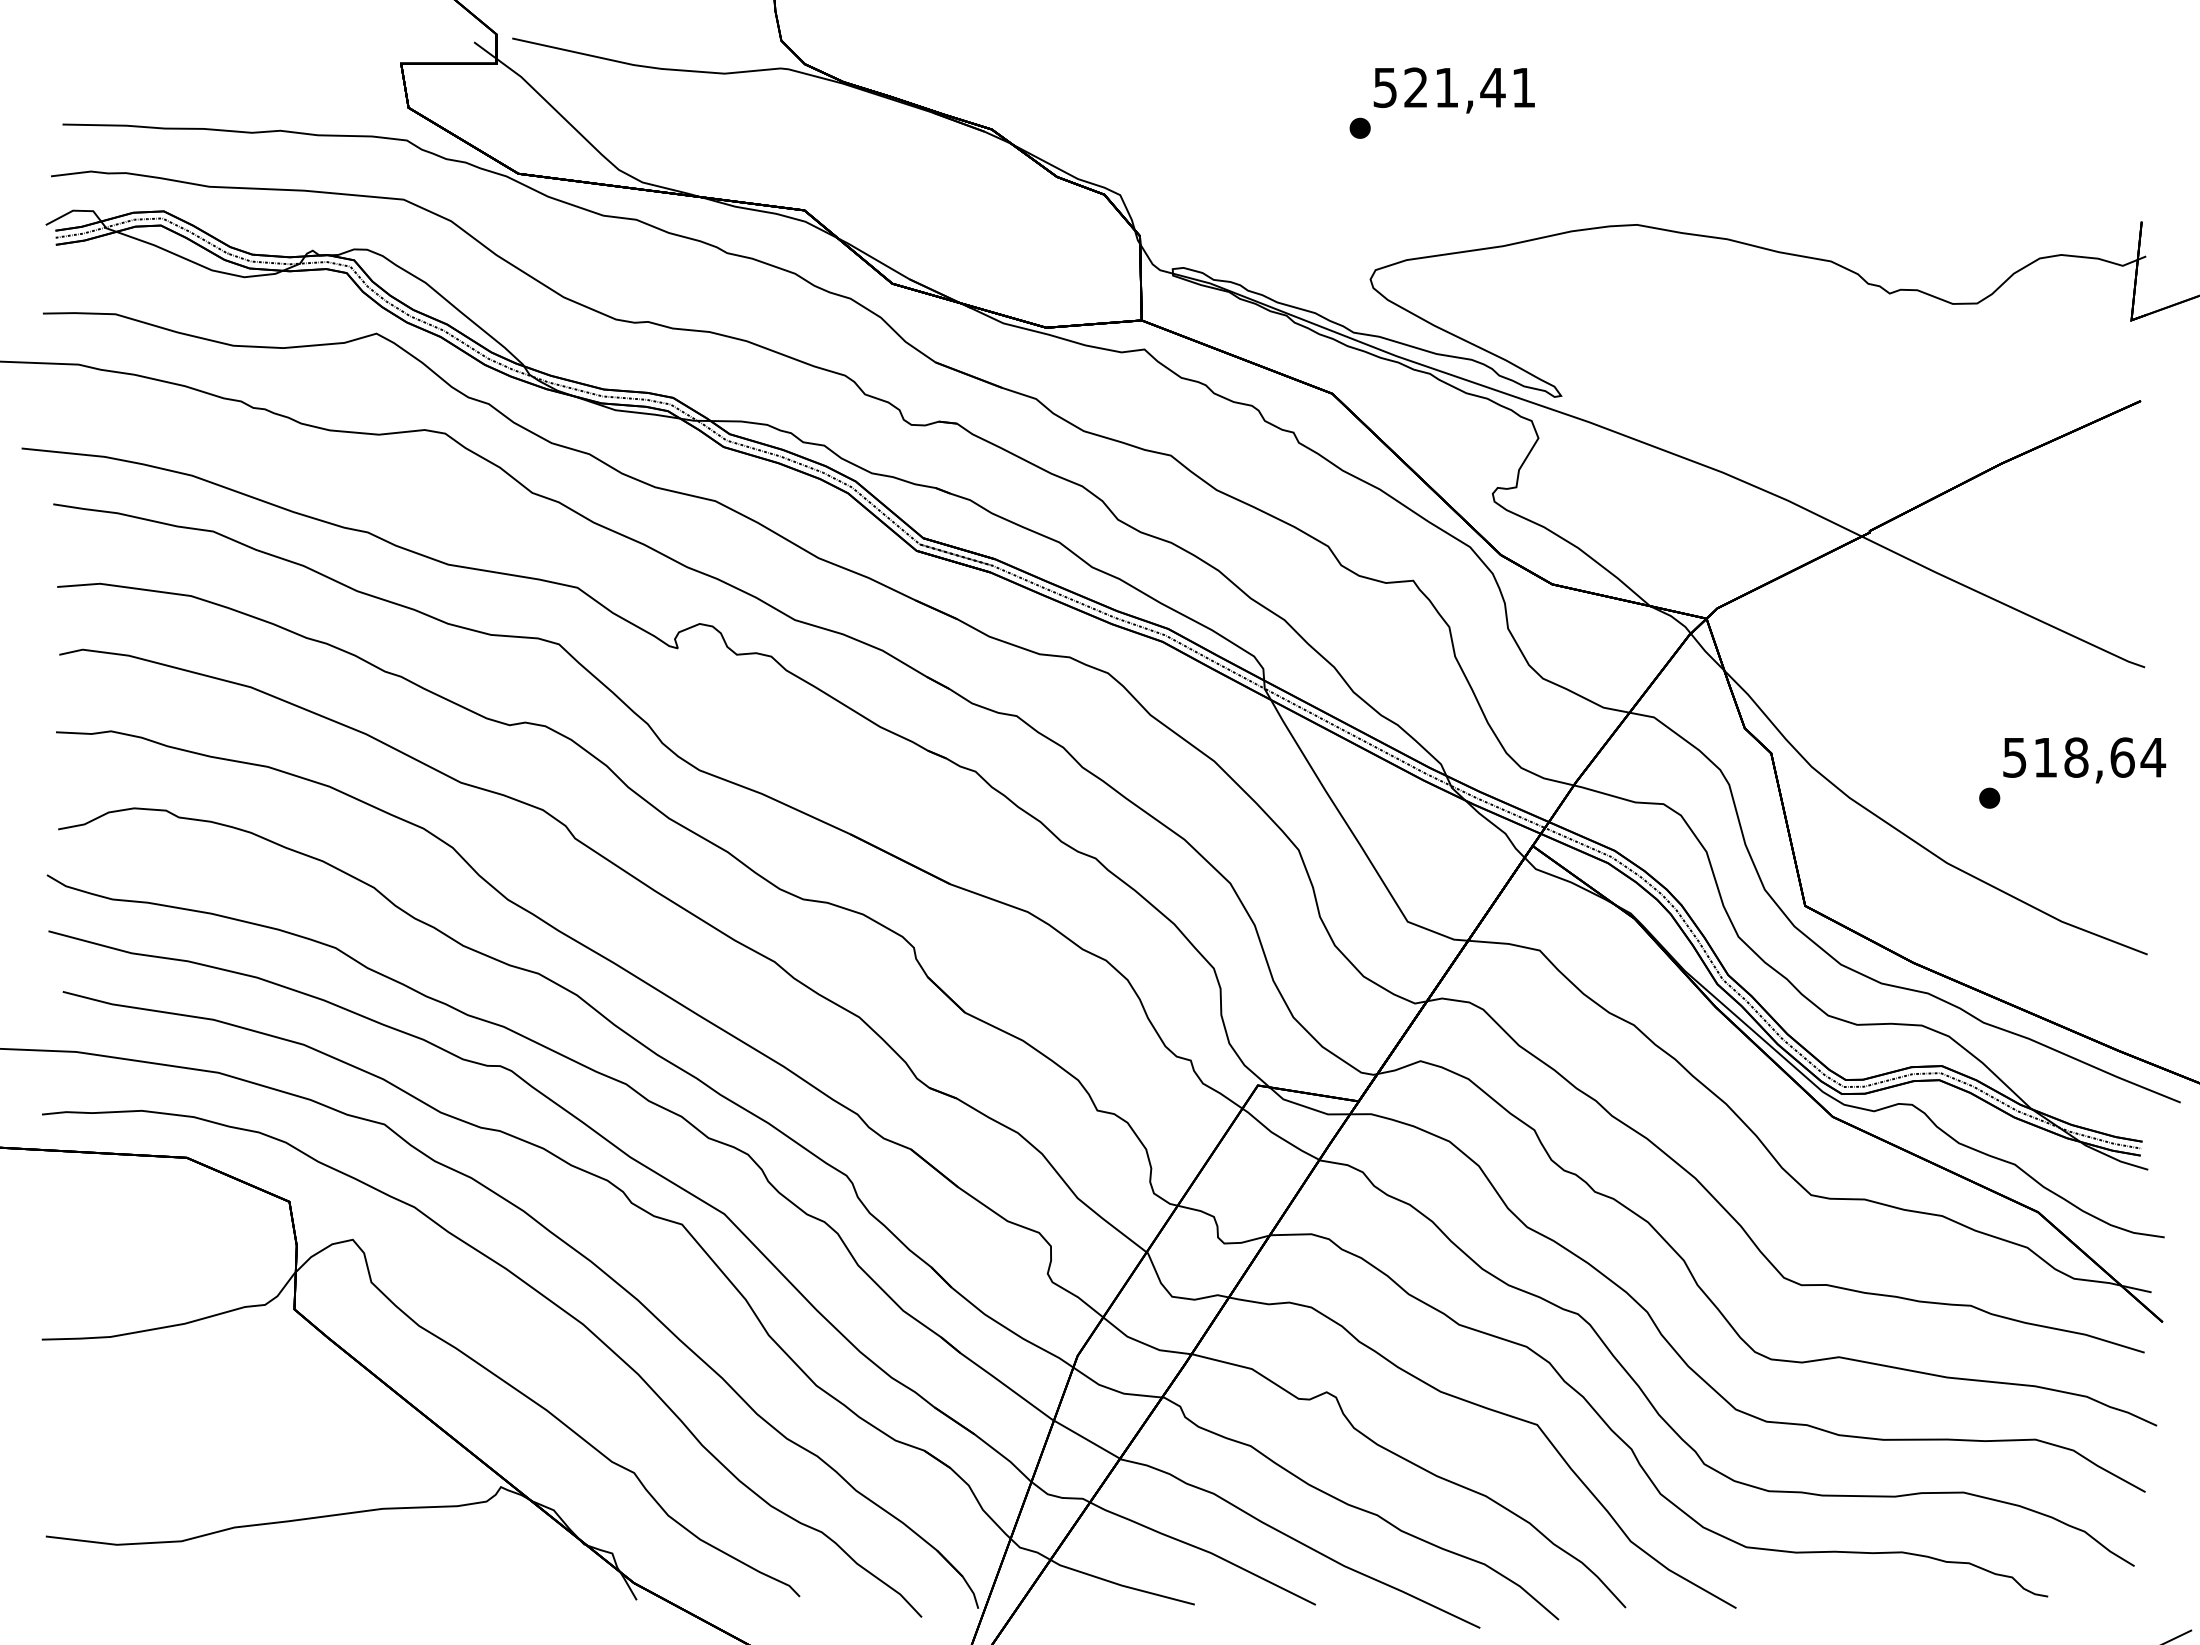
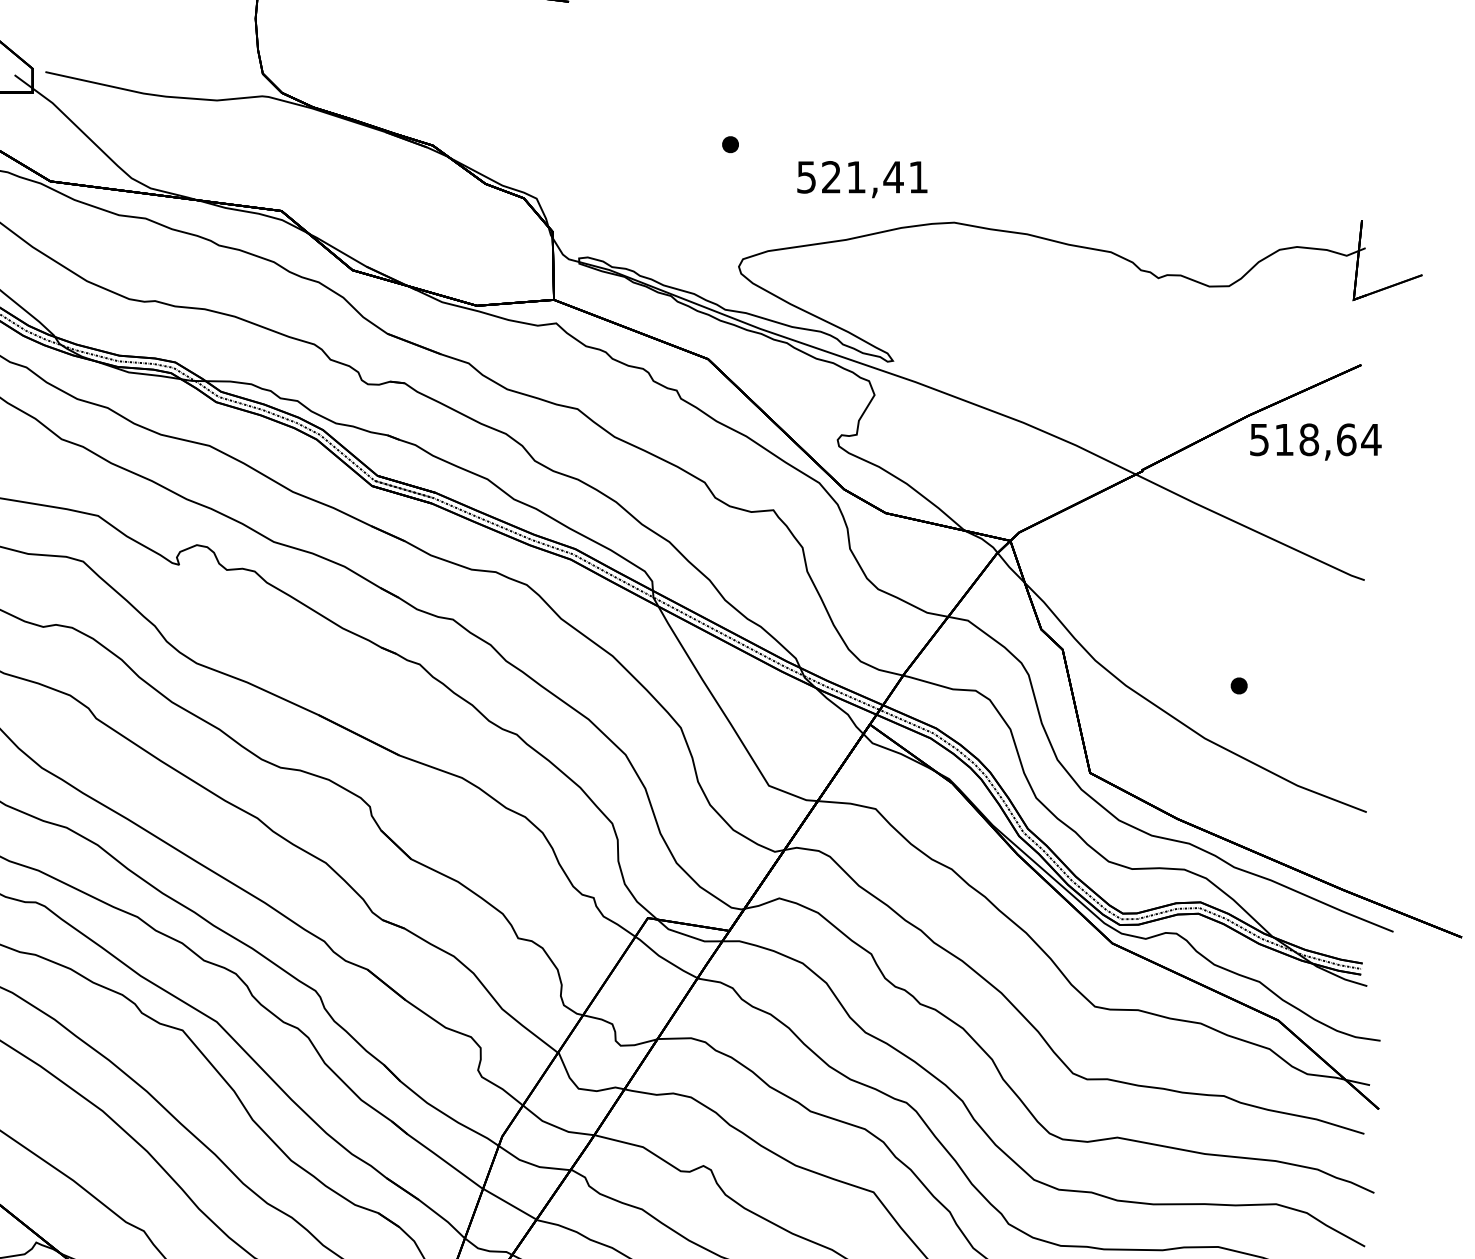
text: (1453, 90) -> (861, 179), moved
text: (2084, 760) -> (1315, 442), moved

